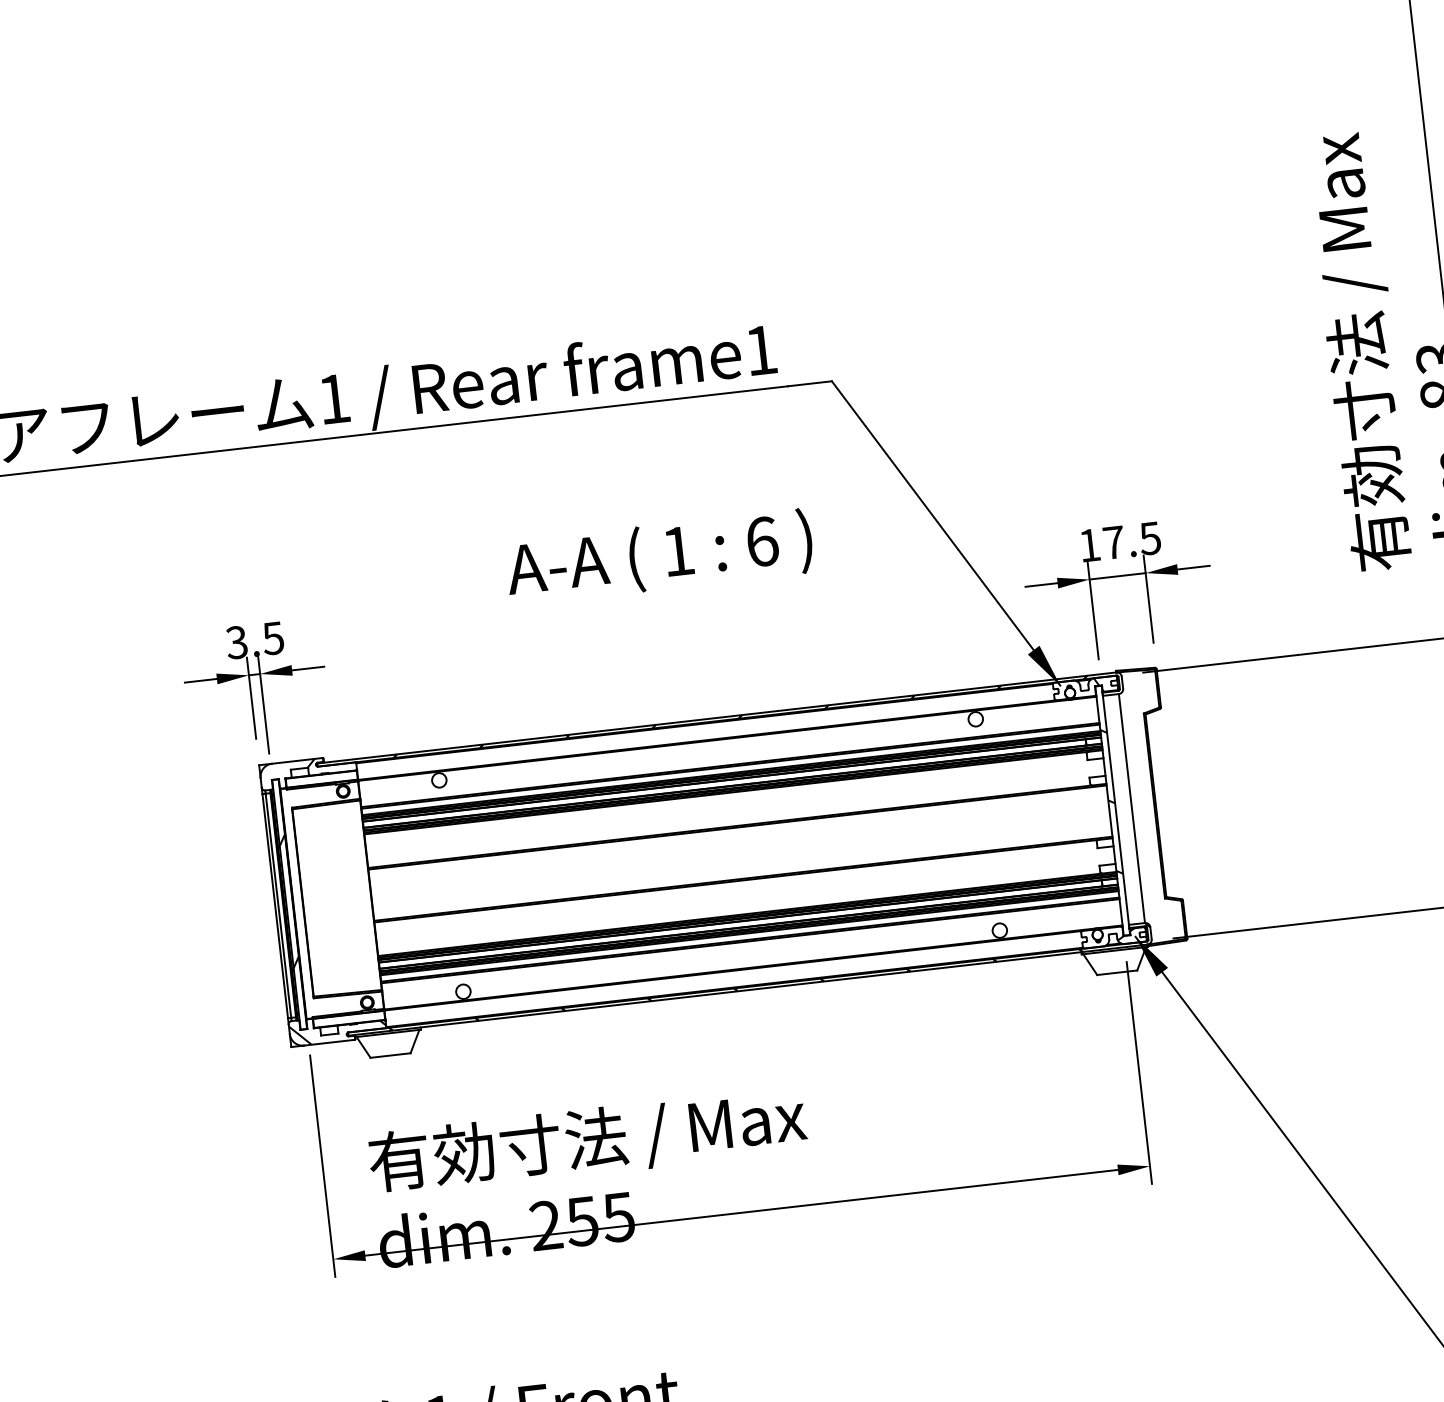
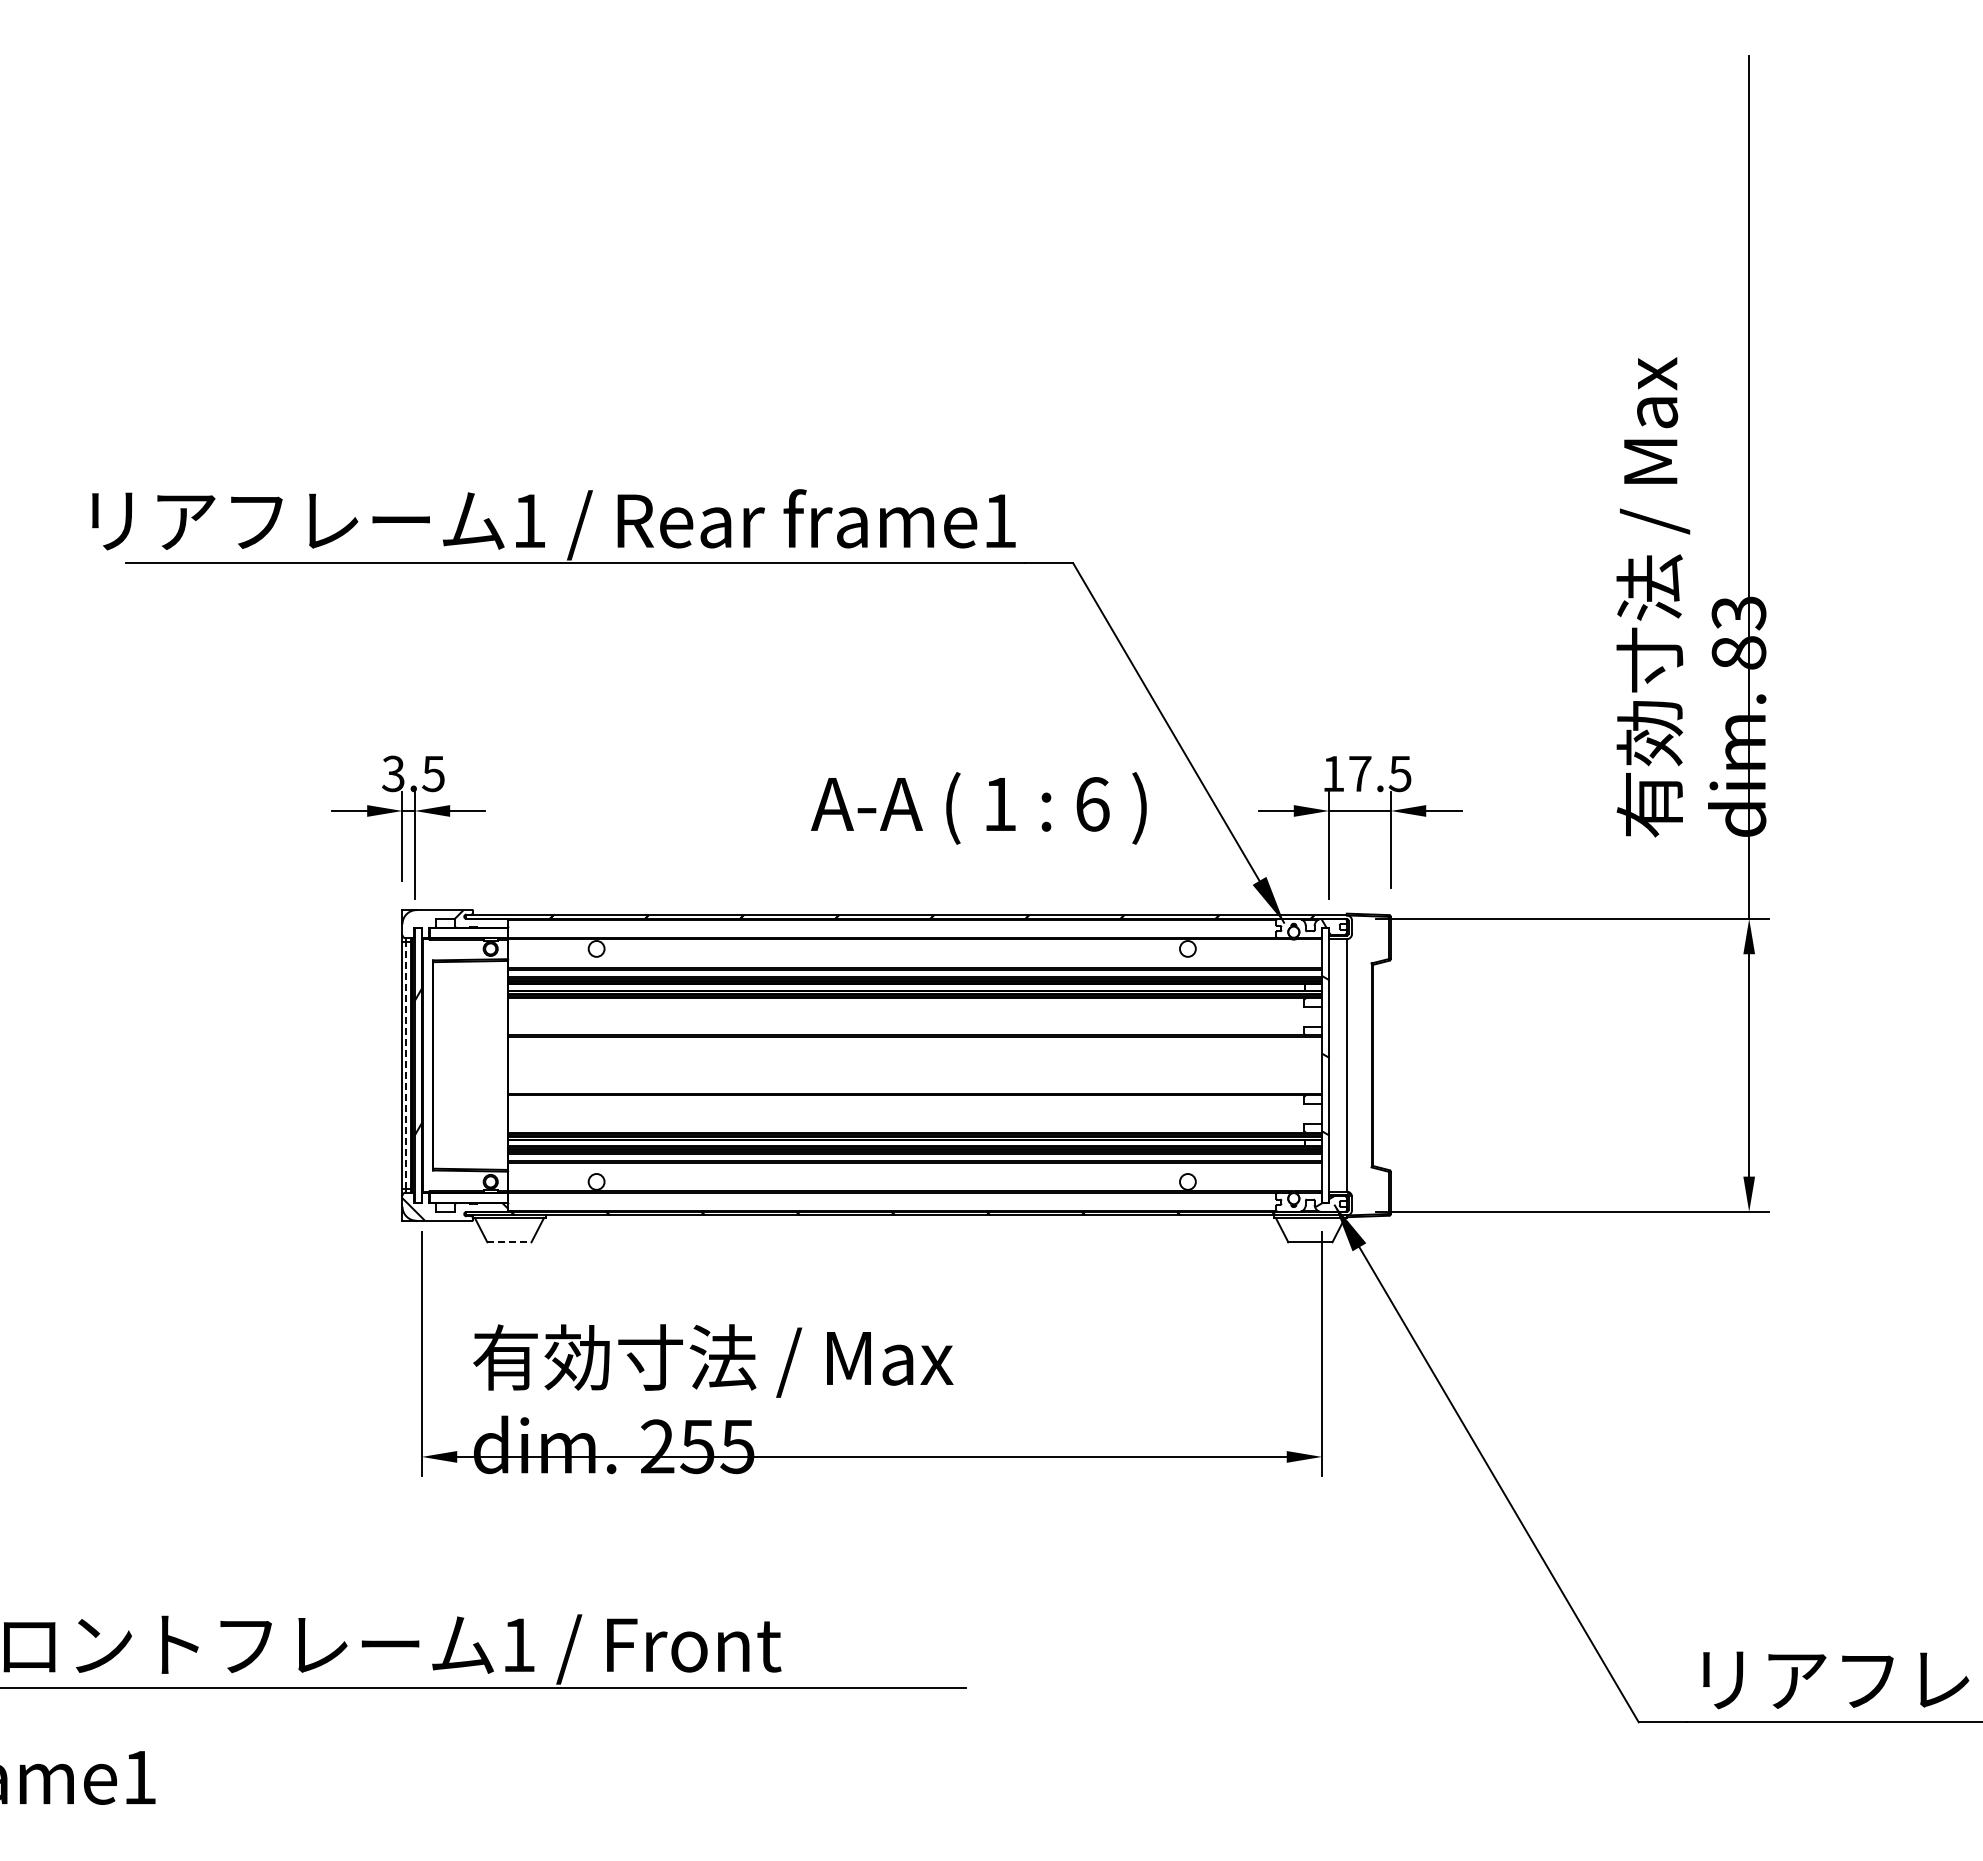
text: (659, 557) -> (978, 808), moved
line: (278, 905) -> (406, 1065), solid -> dashed
line: (390, 1055) -> (509, 1242), solid -> dashed

